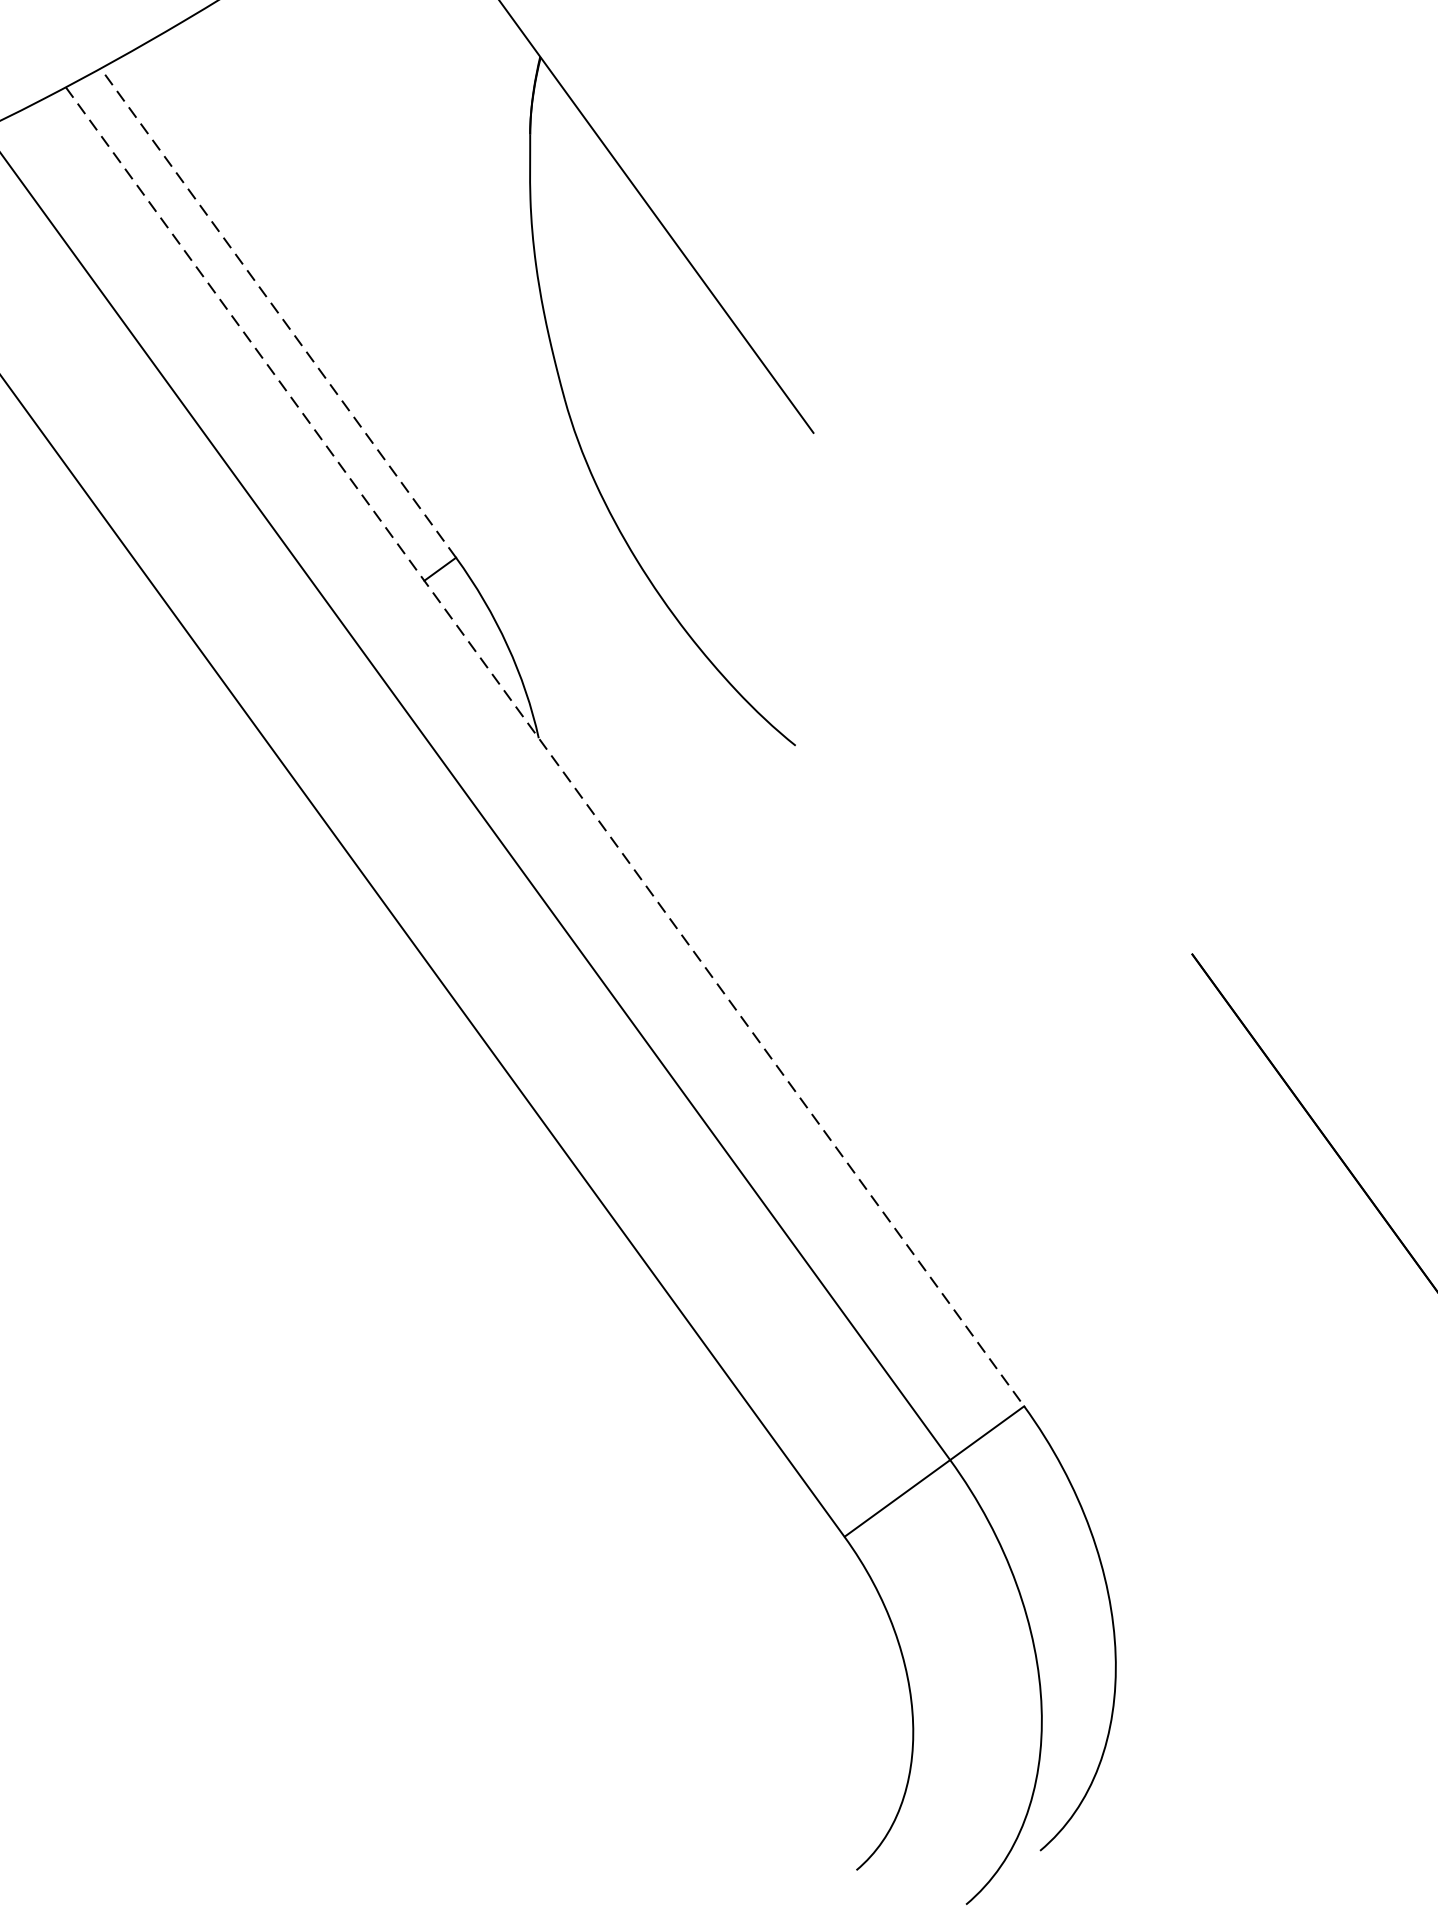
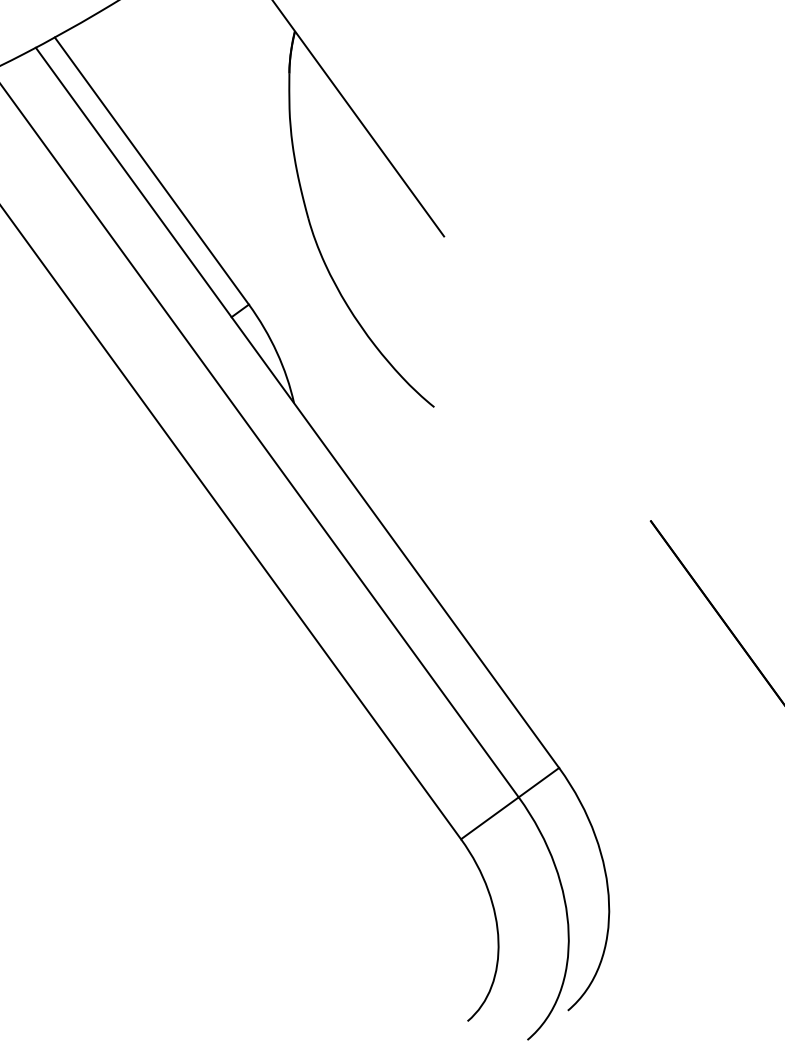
line: (277, 312) -> (151, 170), dashed -> solid
line: (545, 747) -> (297, 408), dashed -> solid

